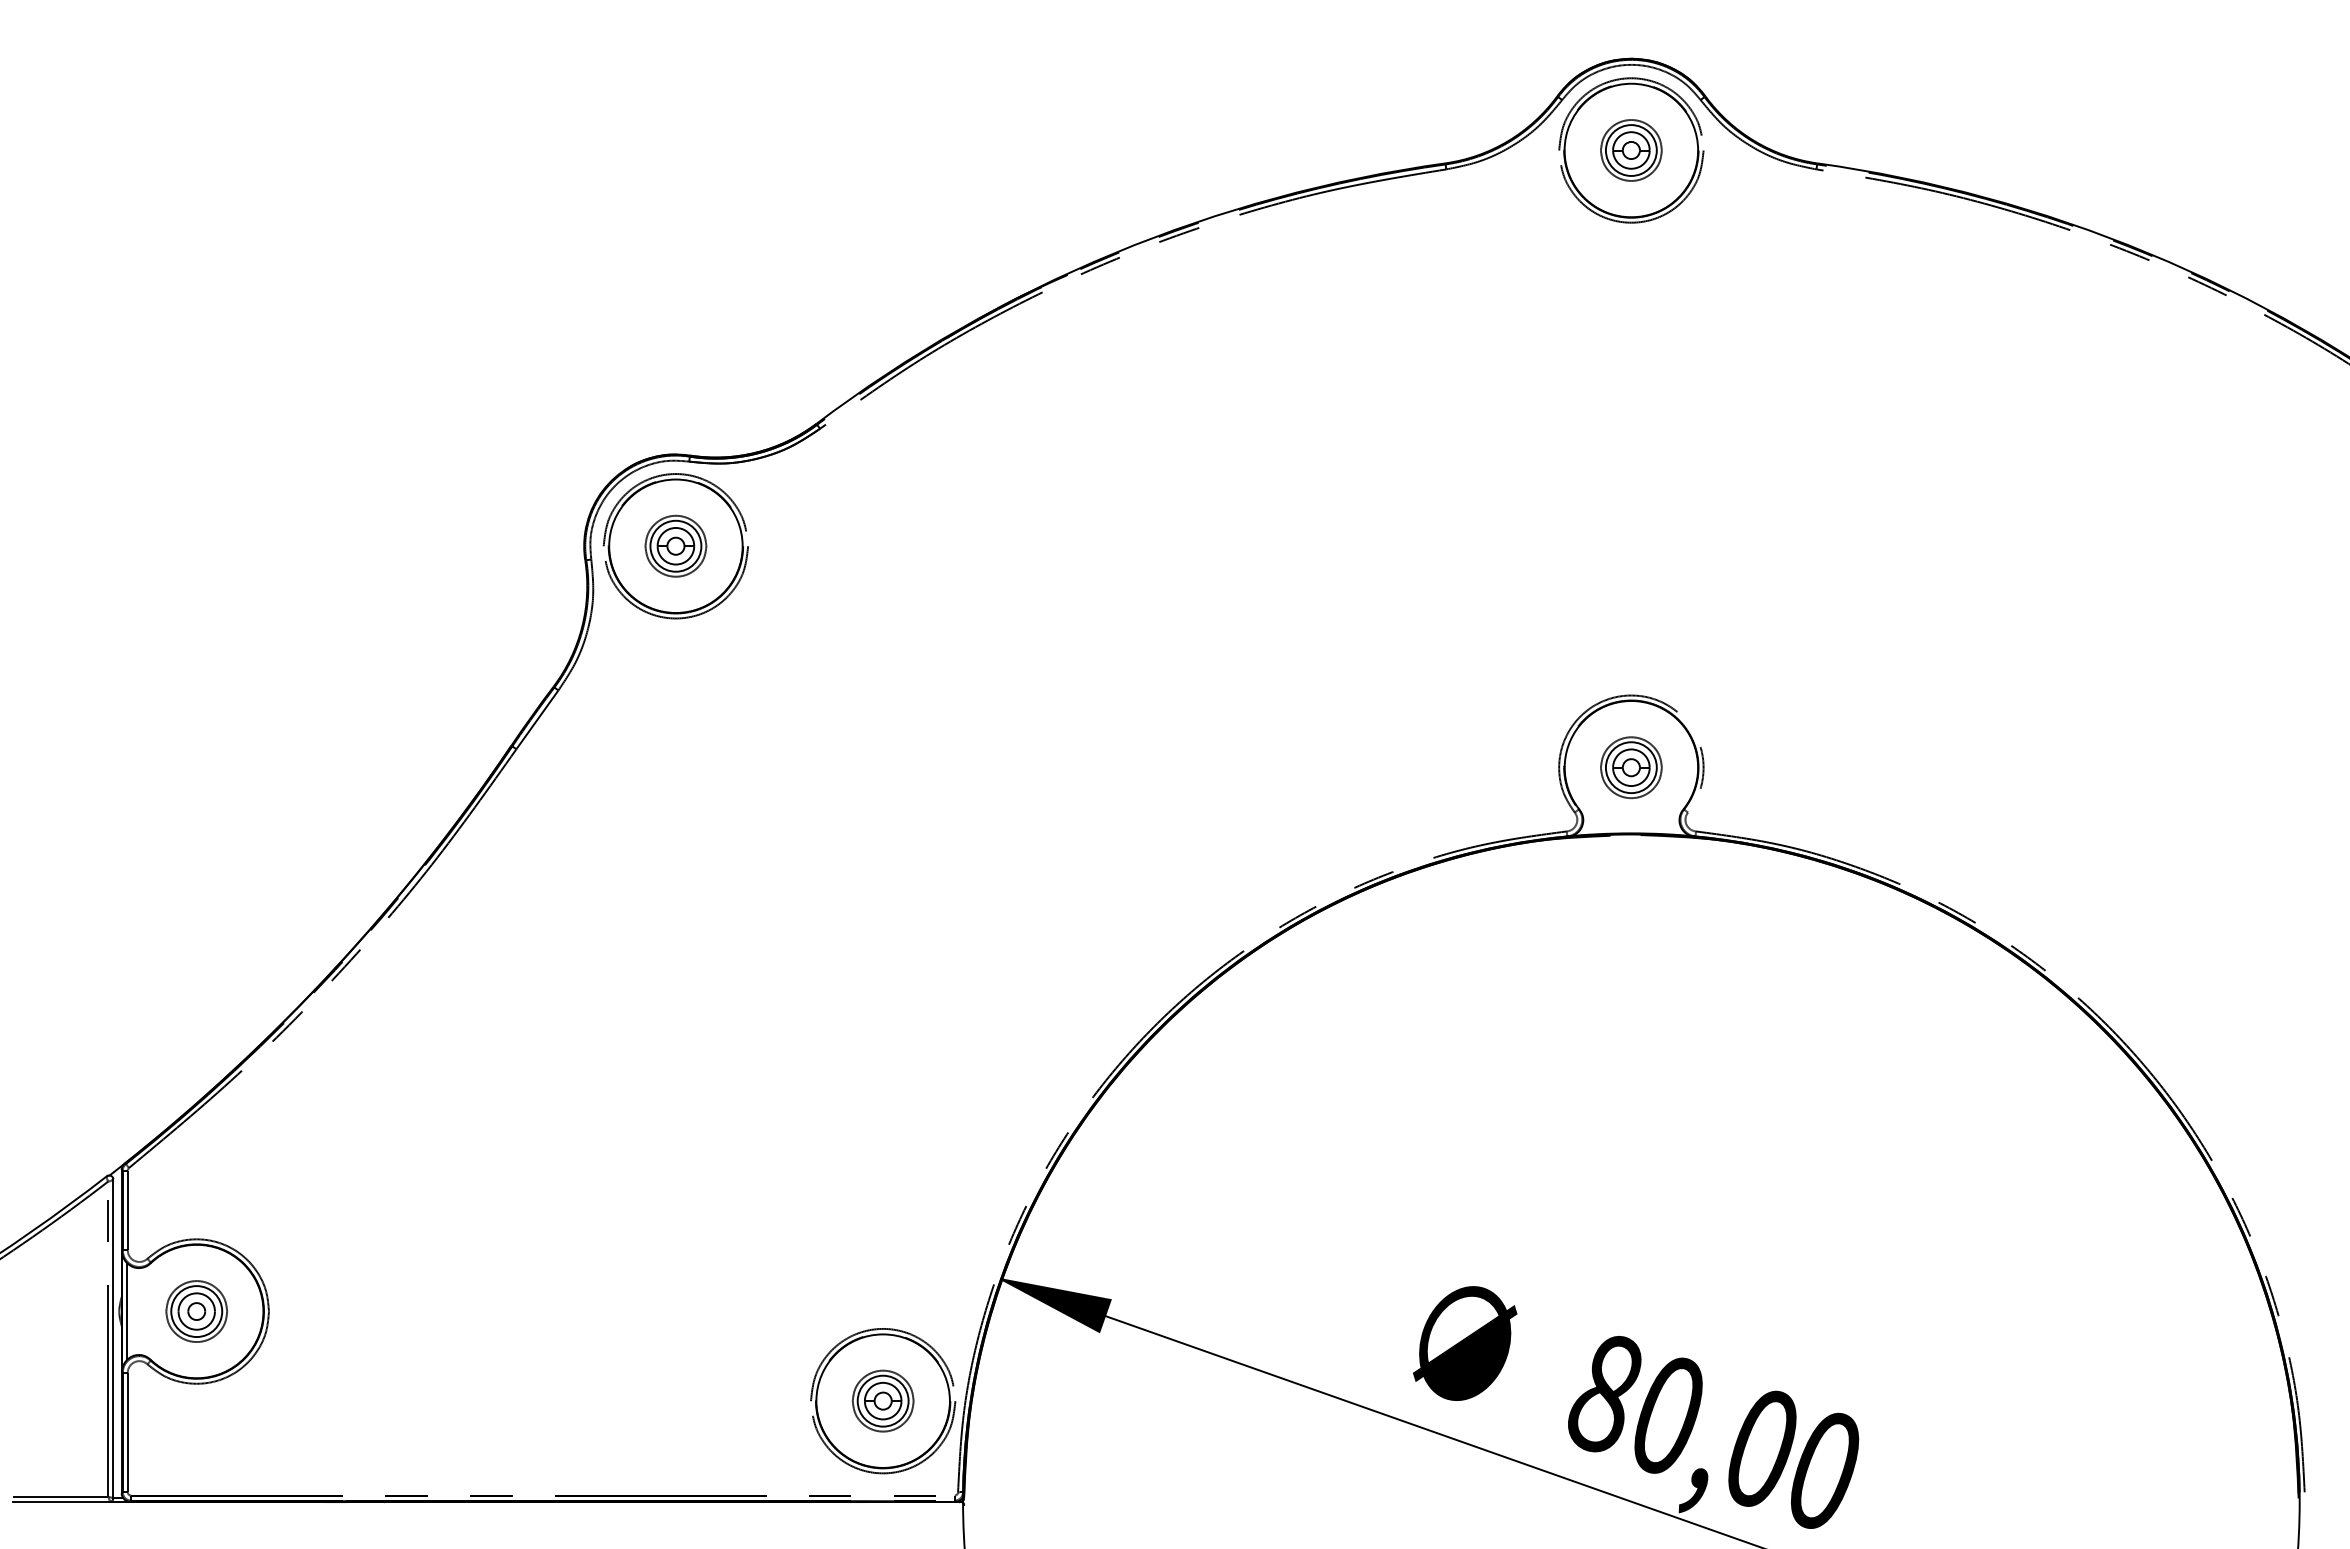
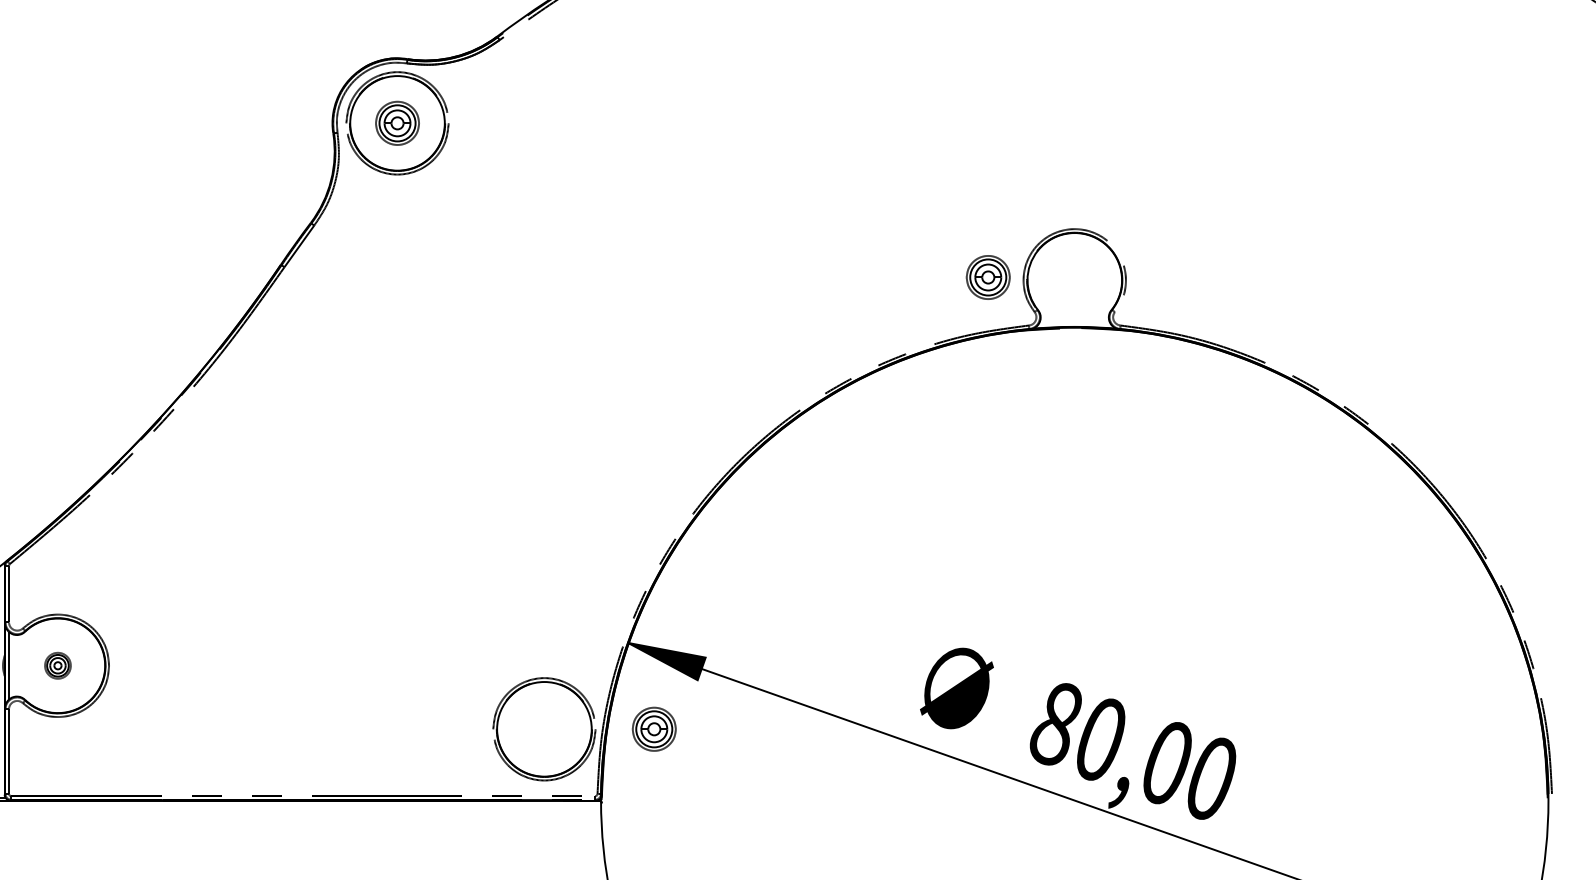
part: (1631, 767) -> (988, 277), moved
part: (196, 1311) -> (57, 665), size x0.6
part: (882, 1400) -> (653, 728), moved

